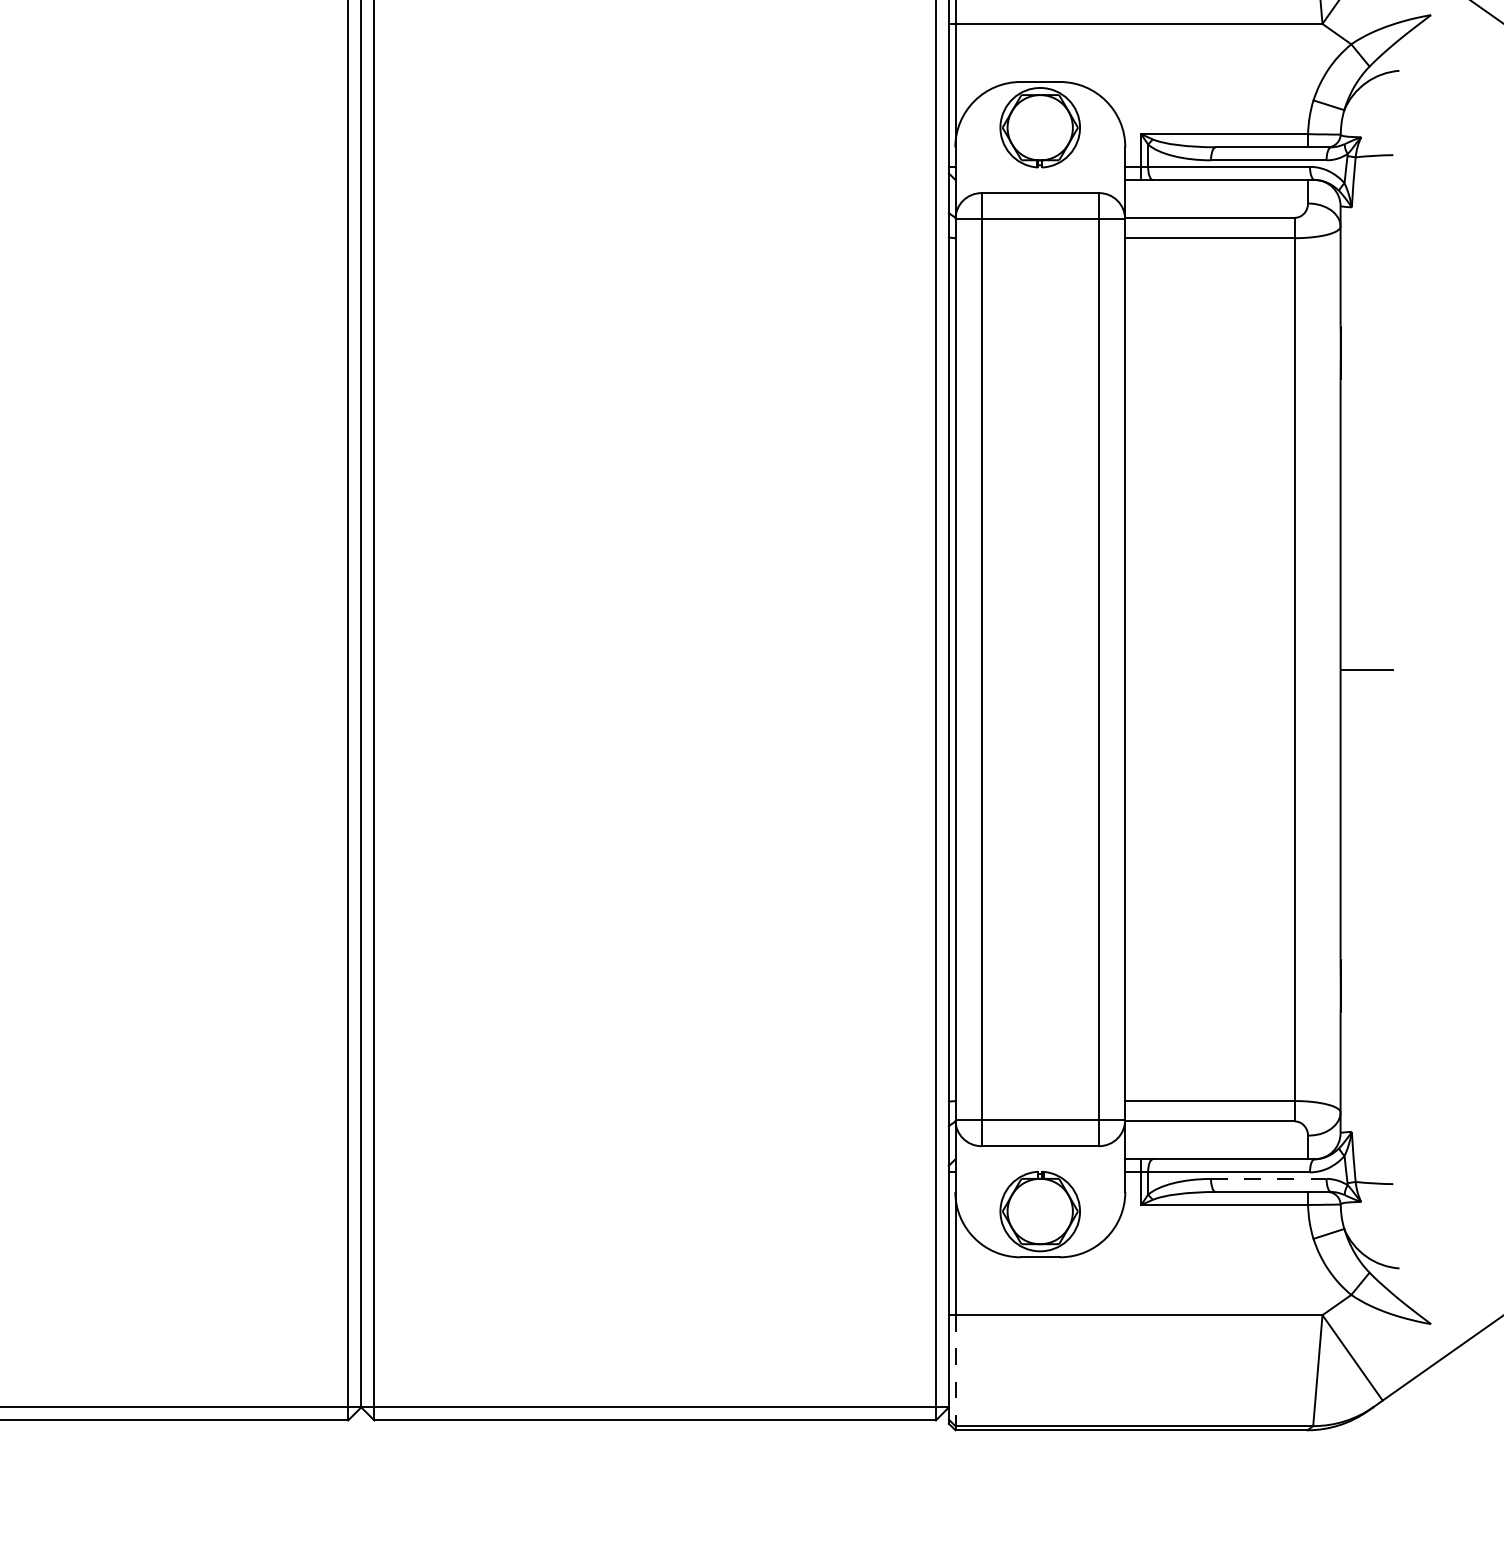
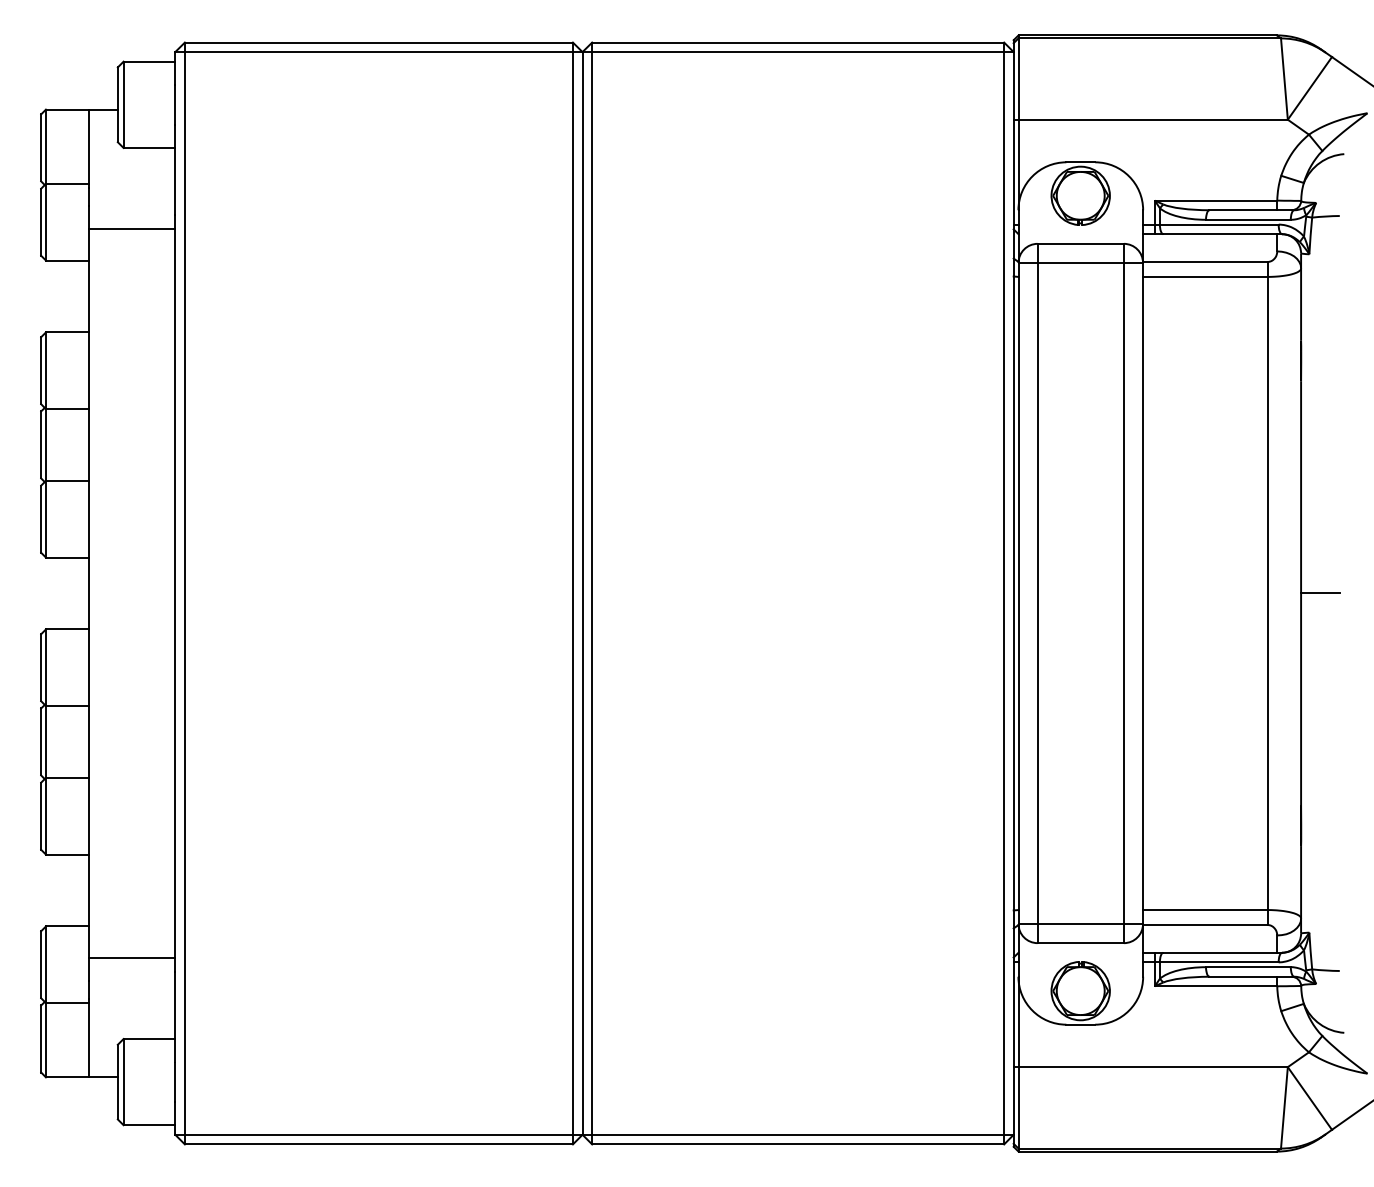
line: (1268, 1179) -> (1248, 967), dashed -> solid
line: (955, 1370) -> (1018, 1107), dashed -> solid

